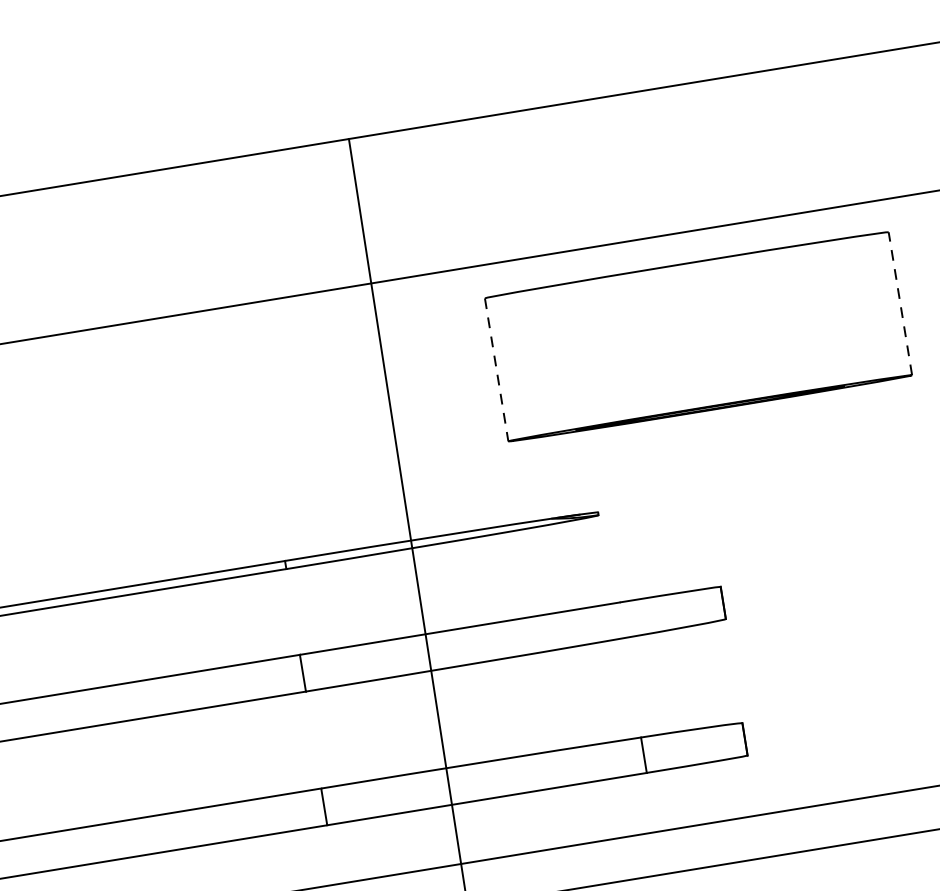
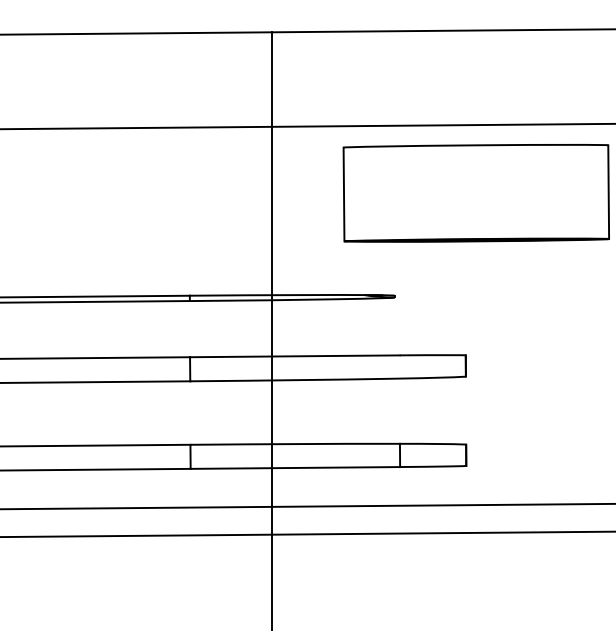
line: (900, 304) -> (608, 192), dashed -> solid
line: (497, 369) -> (344, 194), dashed -> solid

